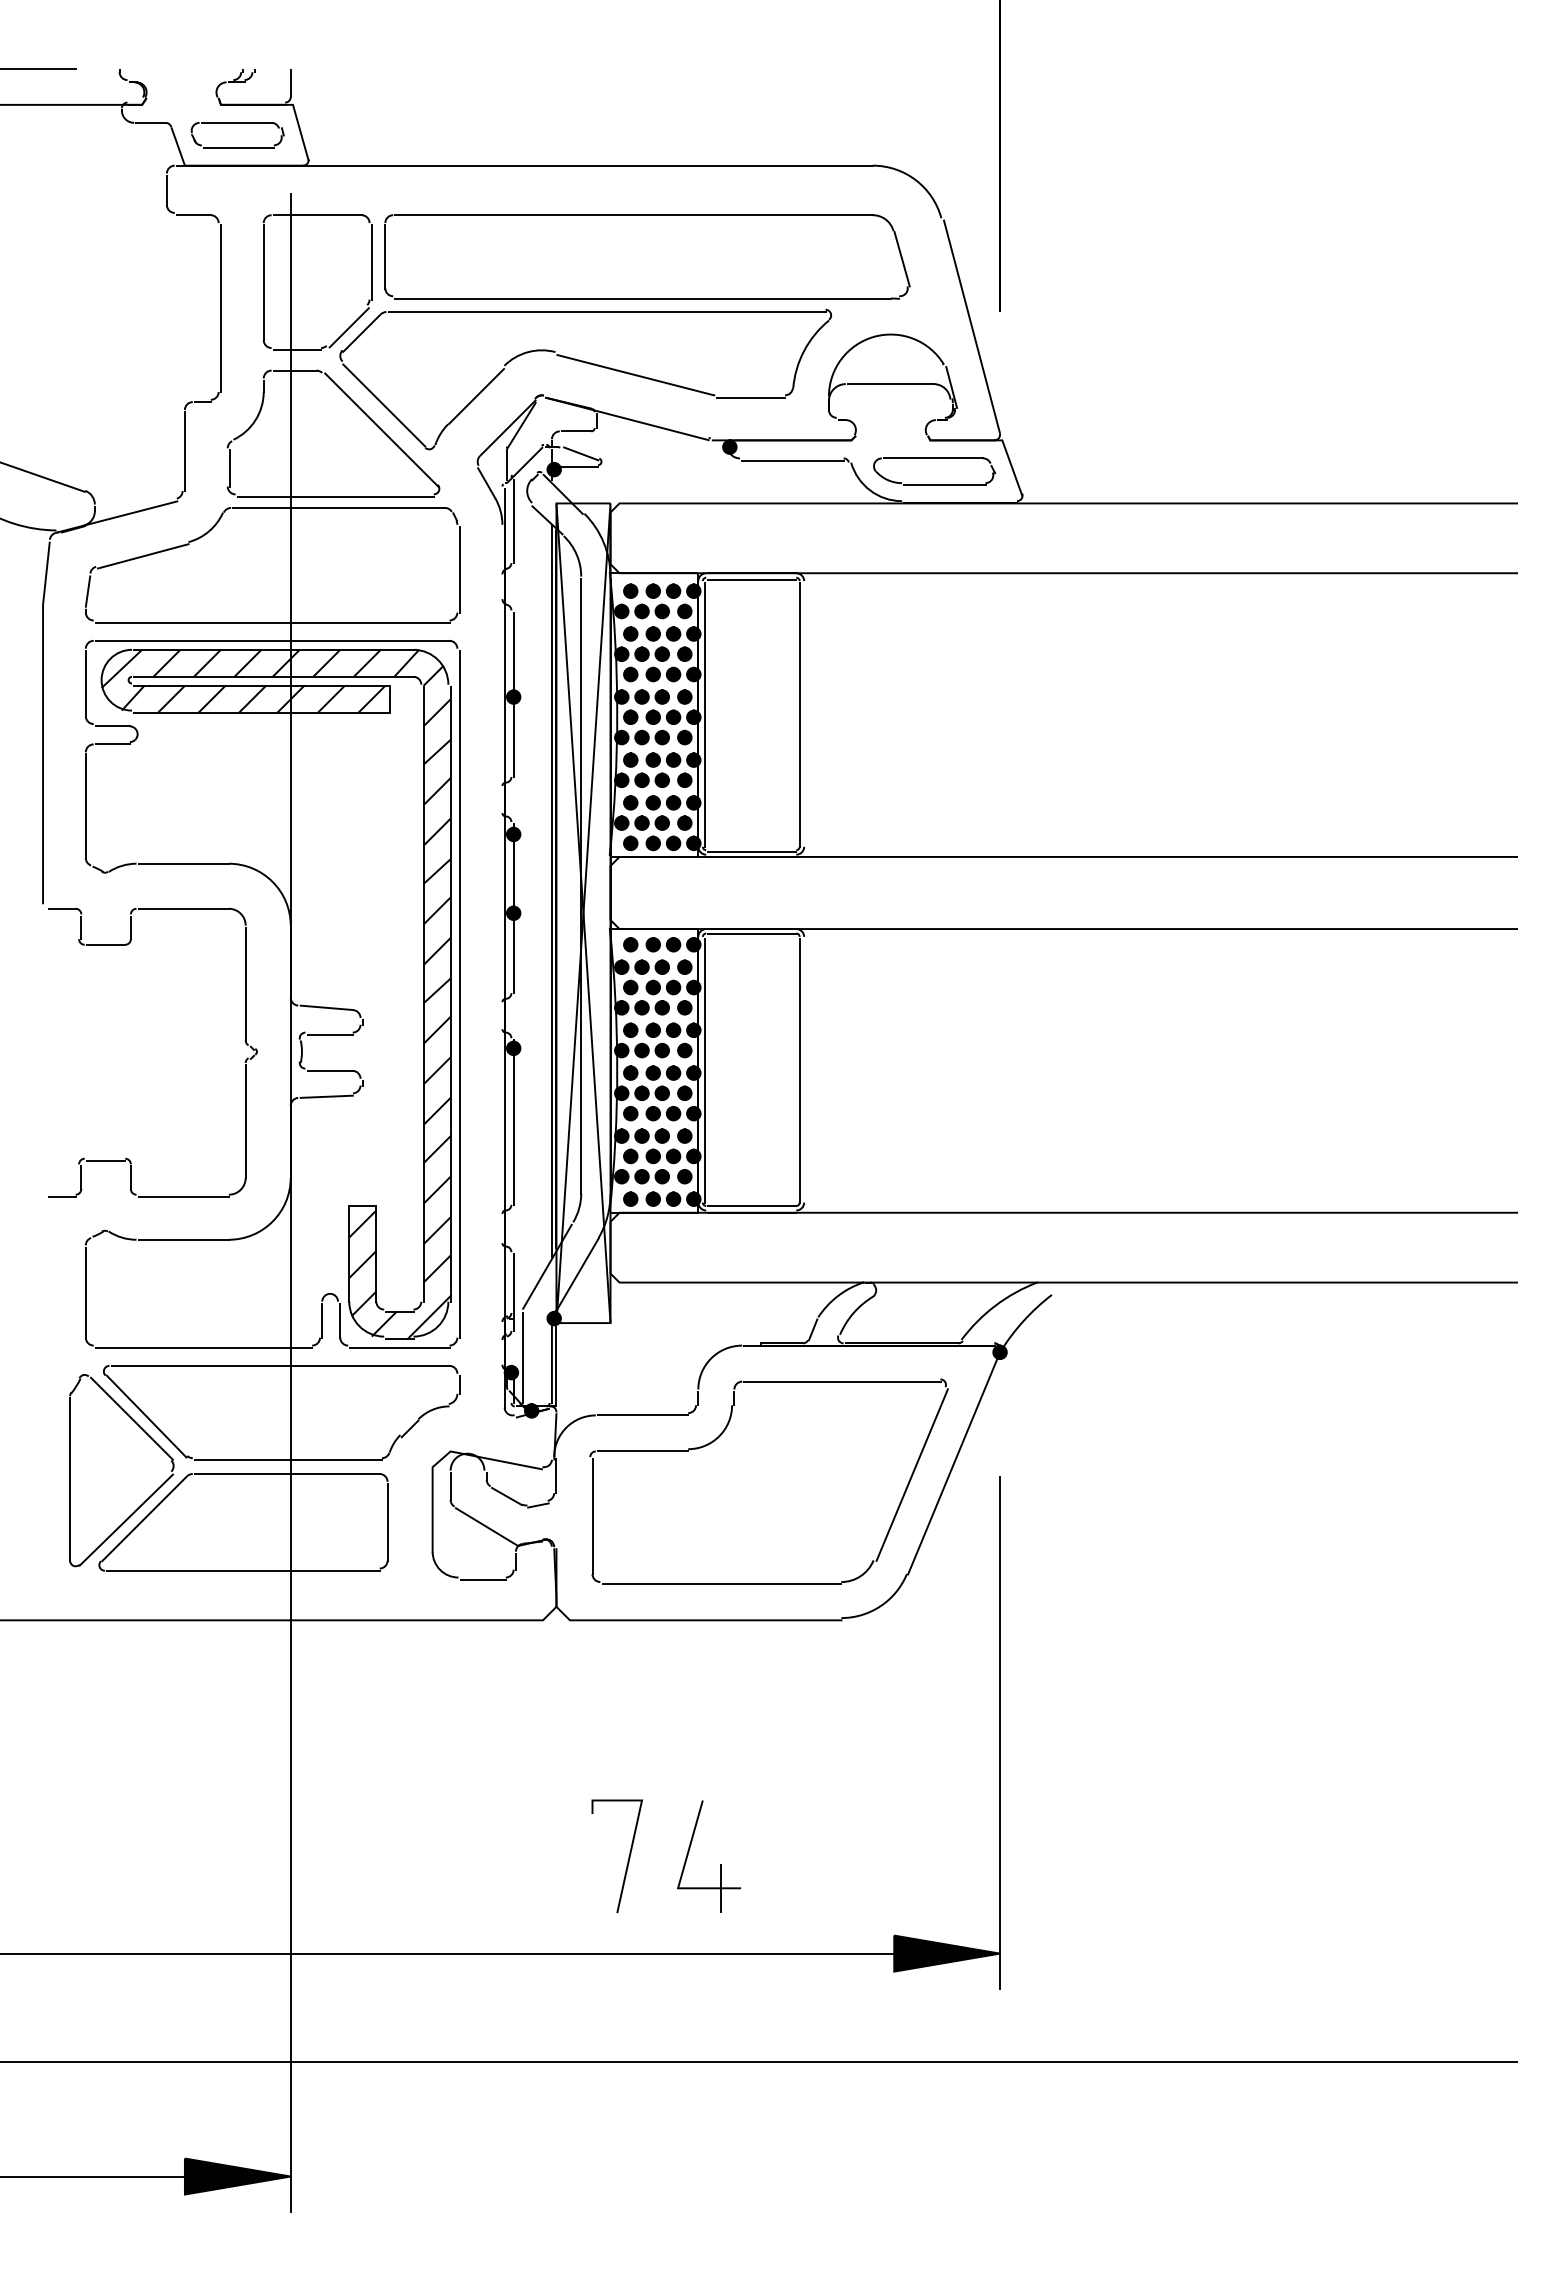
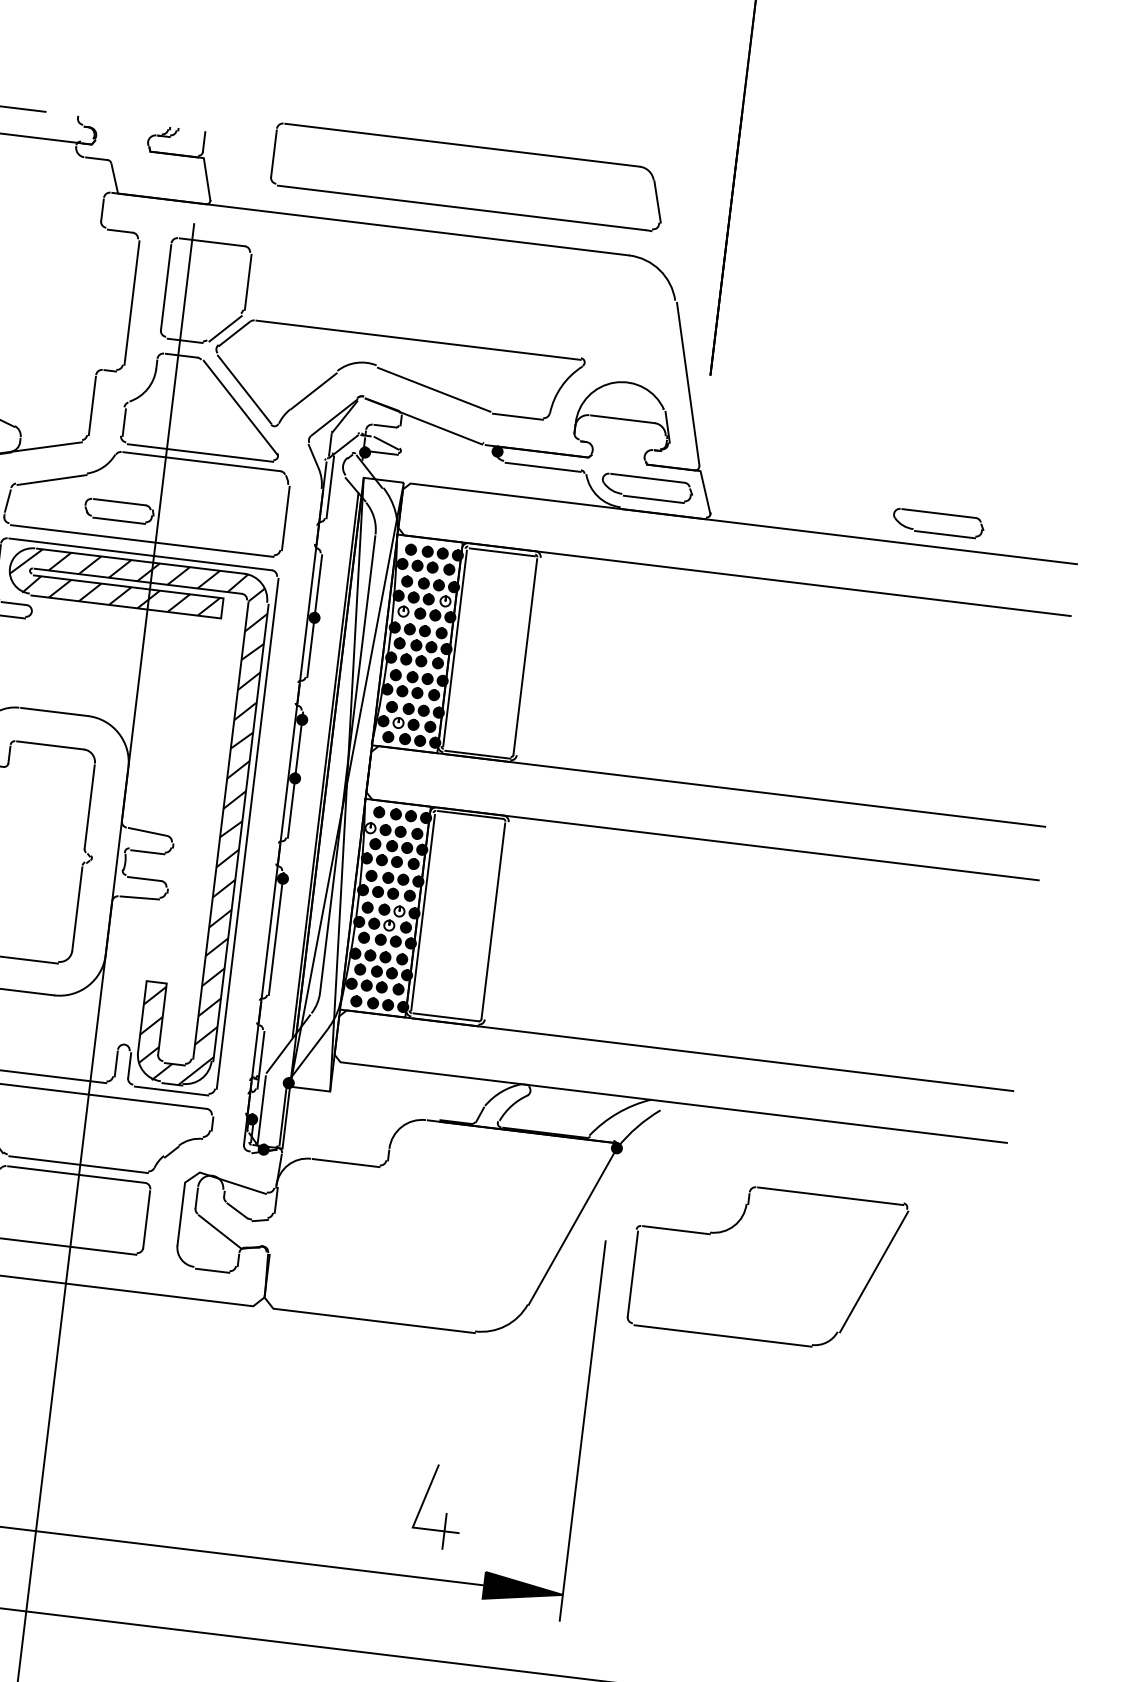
part: (237, 123) -> (120, 502), moved
part: (647, 215) -> (472, 146), moved
part: (1326, 458) -> (939, 513), added
fill: (684, 654) -> (445, 601), removed
fill: (630, 674) -> (403, 611), removed
fill: (641, 822) -> (398, 722), removed
fill: (621, 967) -> (370, 828), removed
fill: (673, 1072) -> (399, 911), removed
fill: (662, 1093) -> (389, 925), removed
part: (722, 1434) -> (736, 1224), moved
curve: (627, 1860) -> (294, 1492), removed
part: (720, 1864) -> (446, 1513), moved

